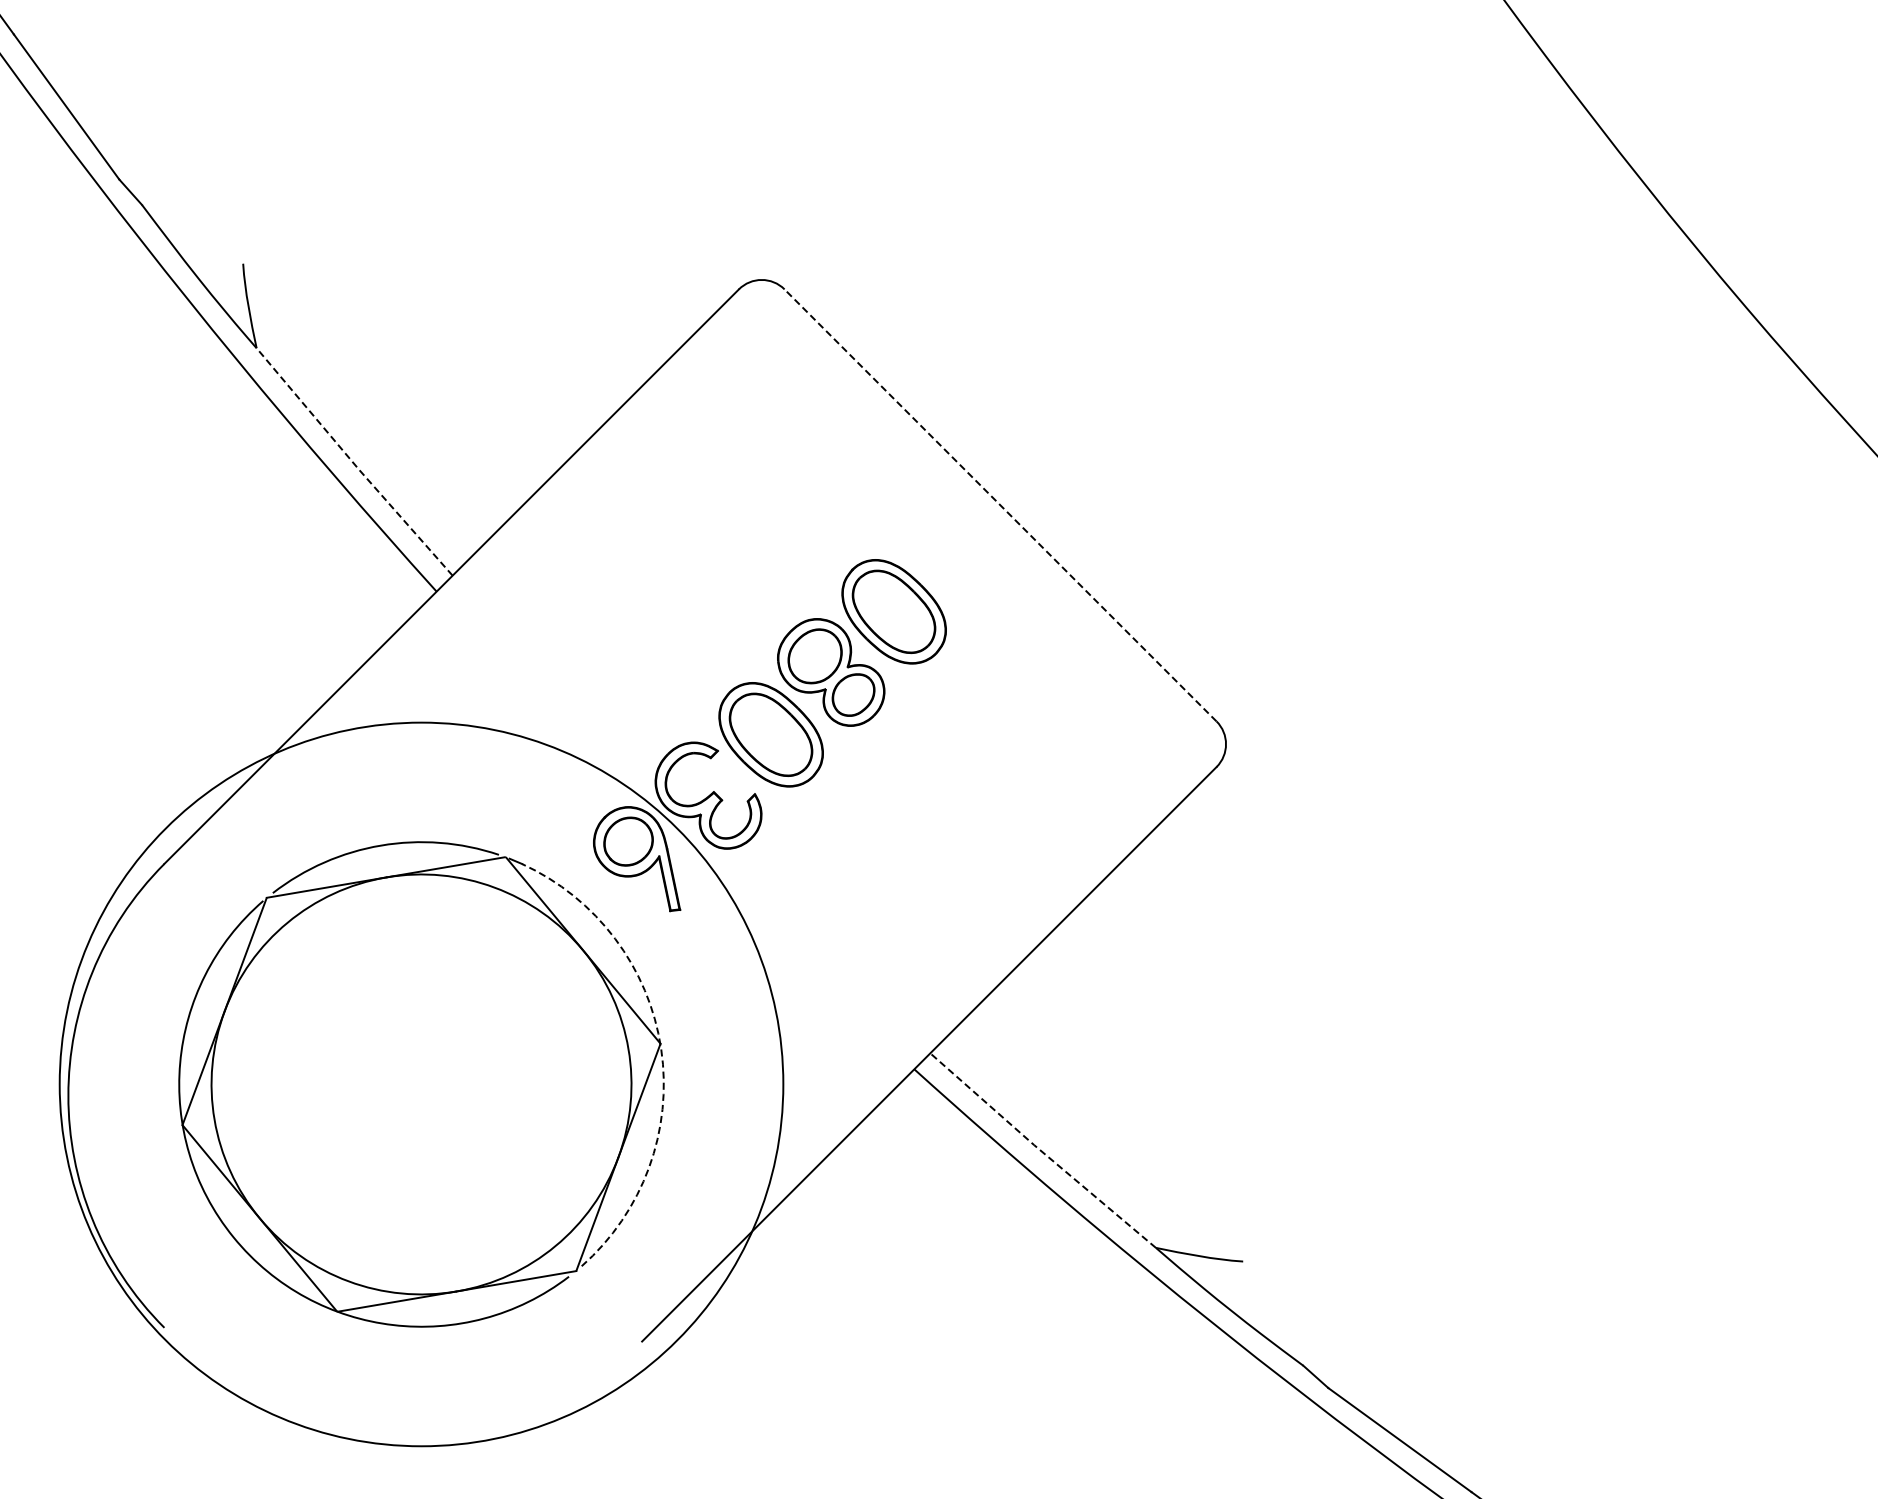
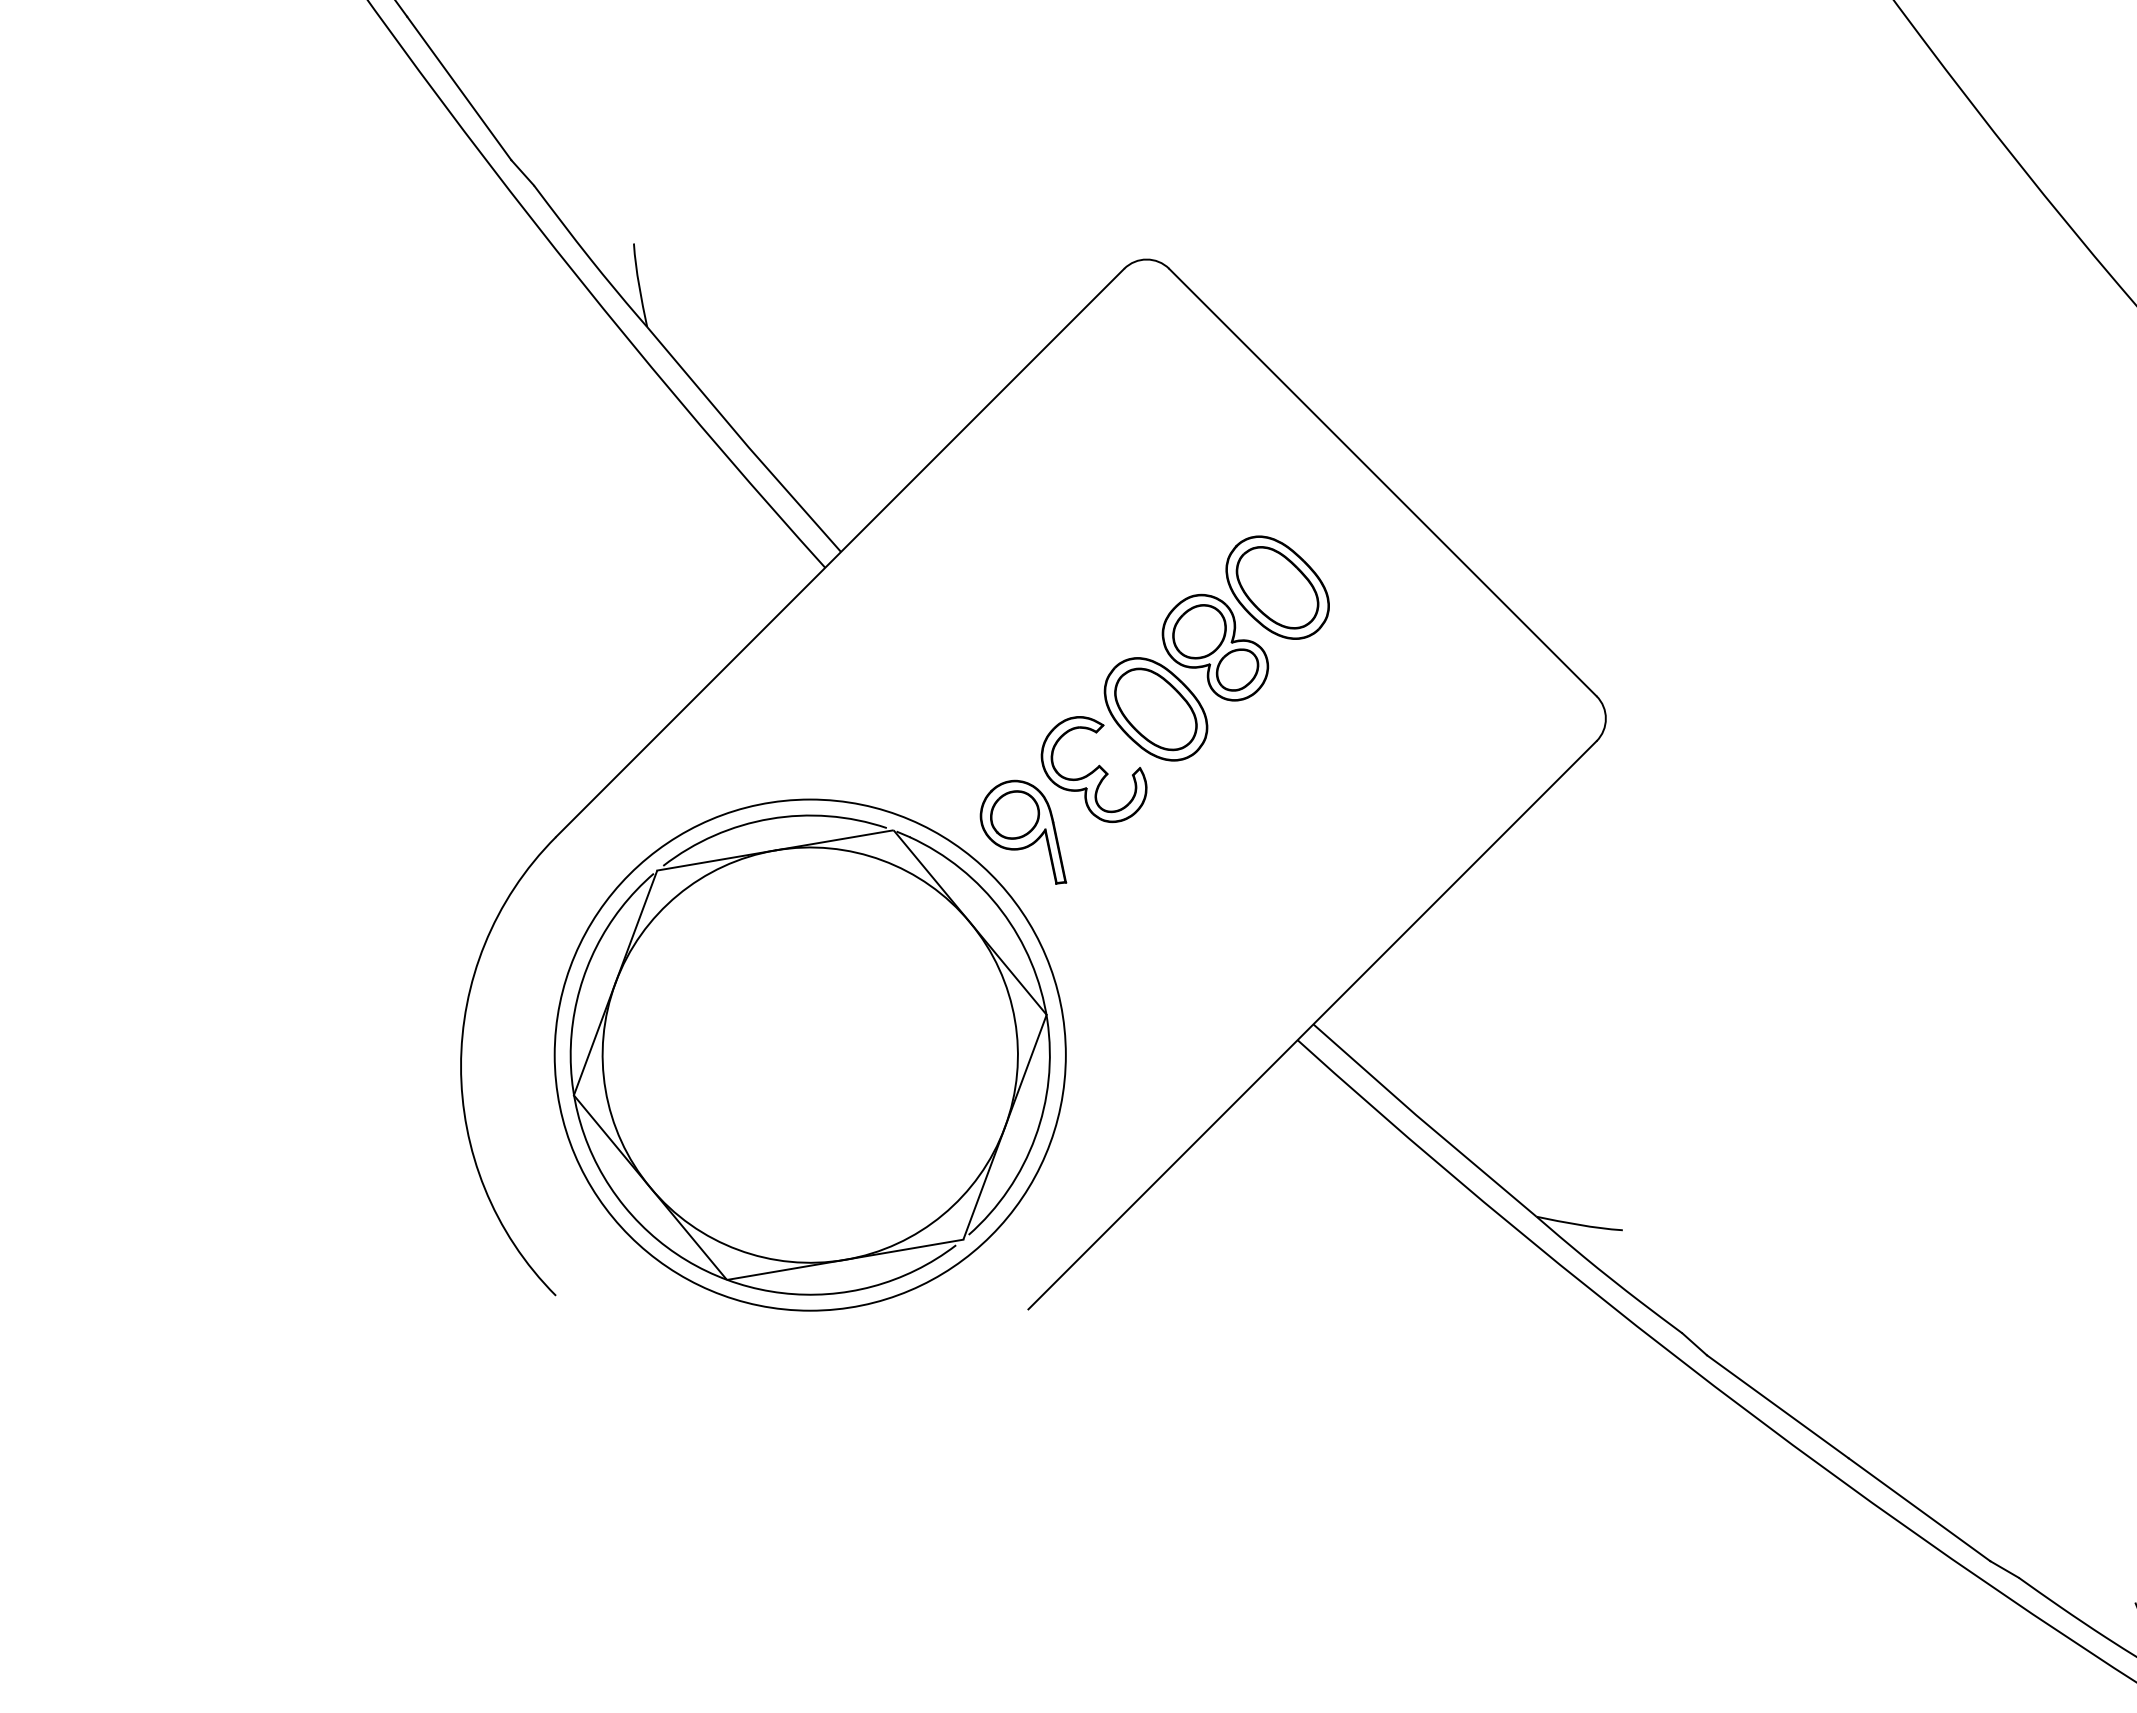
line: (352, 462) -> (742, 440), dashed -> solid
line: (1000, 505) -> (1382, 482), dashed -> solid
arc: (661, 1048) -> (1047, 1019), dashed -> solid
circle: (420, 1083) -> (809, 1054), size x0.71
line: (1041, 1150) -> (1423, 1120), dashed -> solid

